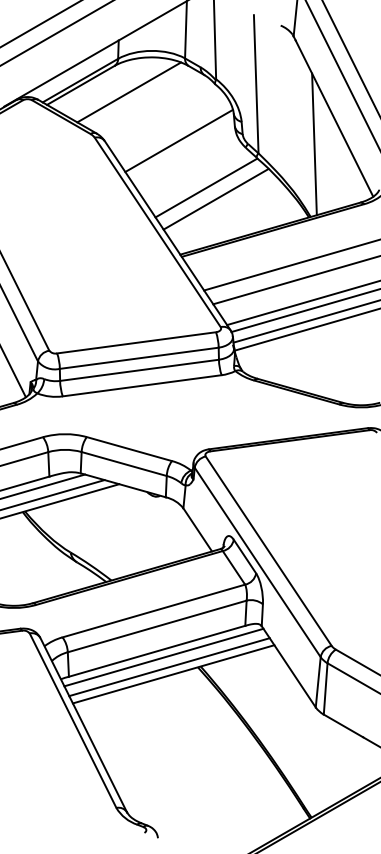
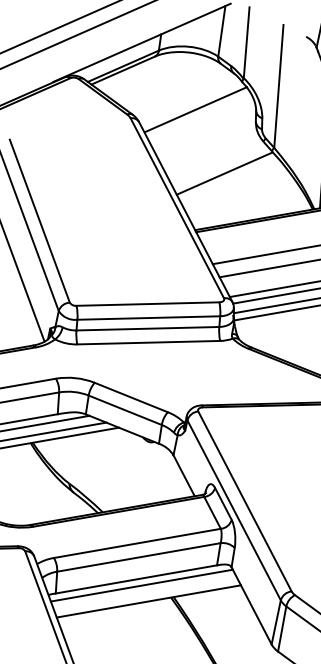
line: (129, 92) -> (165, 81), removed
line: (178, 140) -> (195, 109), moved
line: (215, 199) -> (231, 184), removed
line: (169, 667) -> (145, 594), removed

